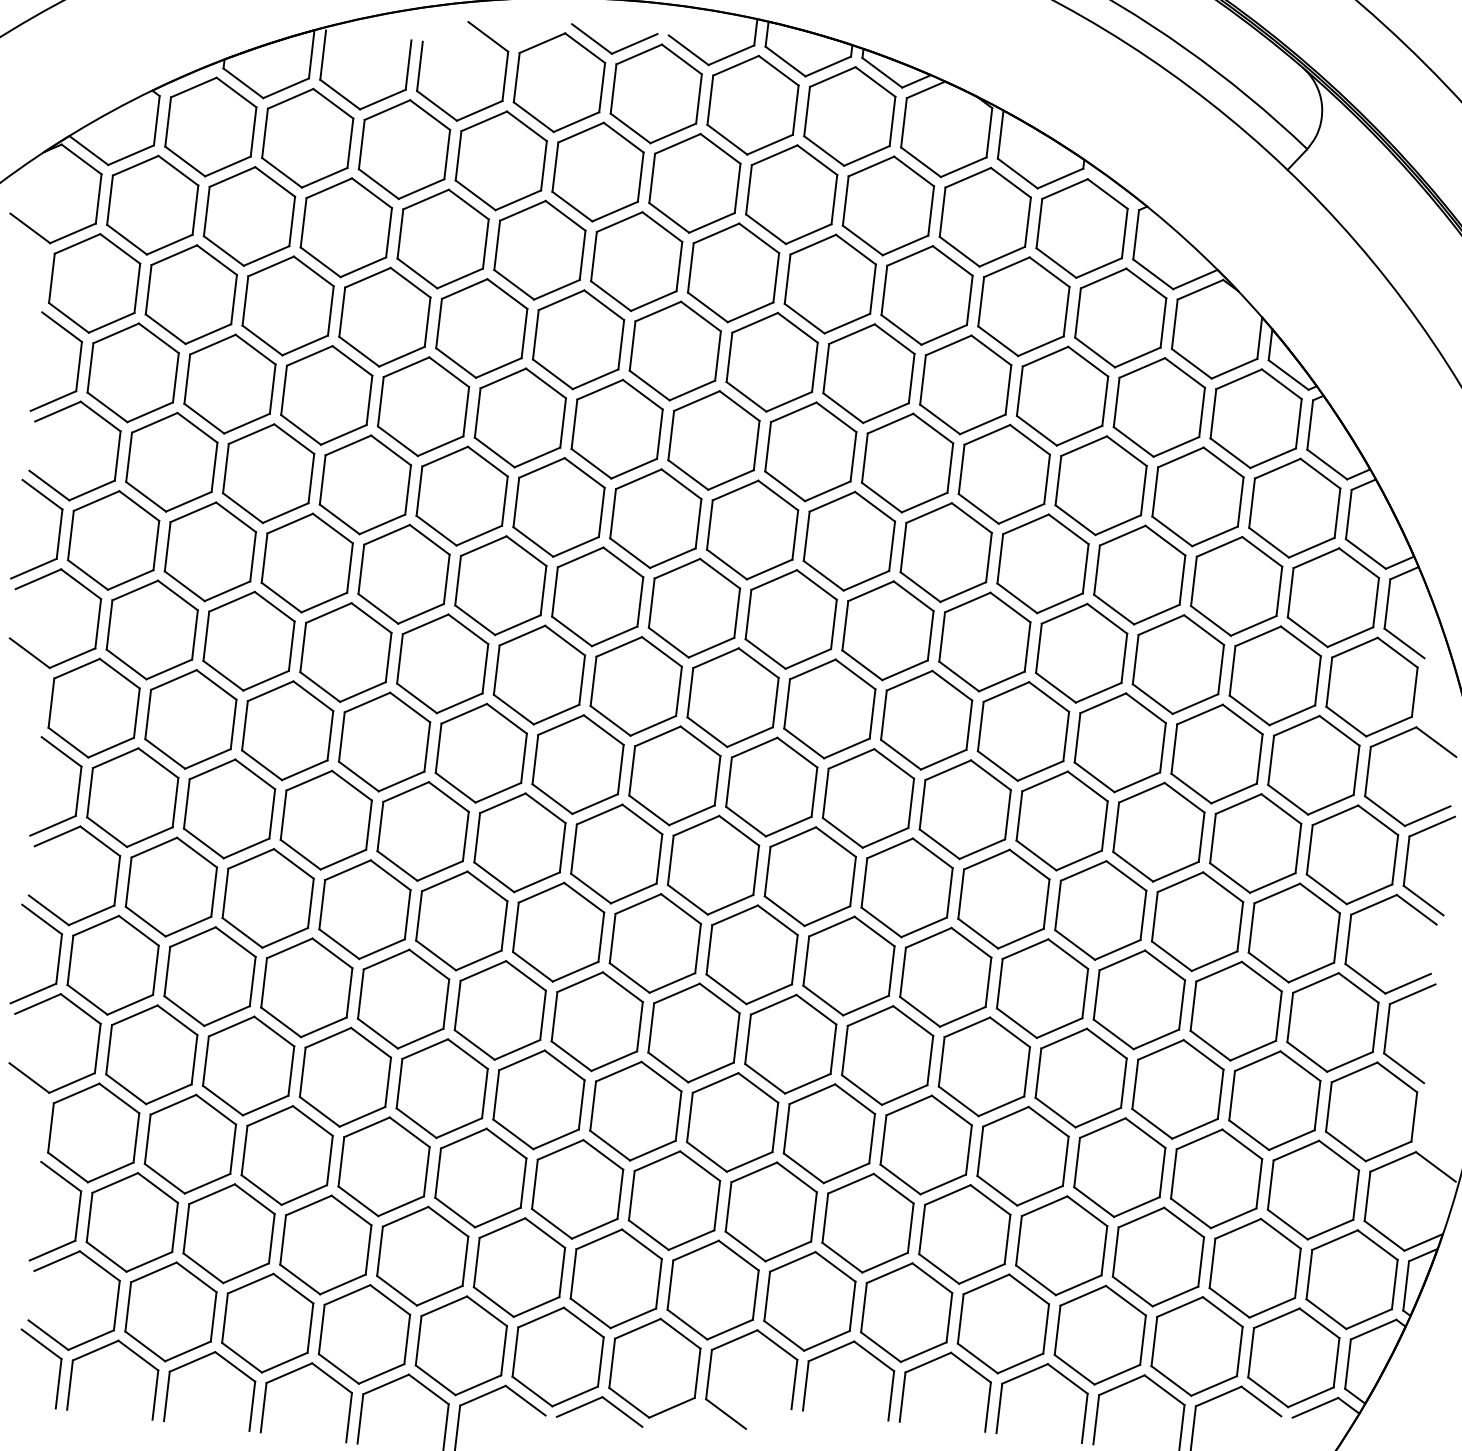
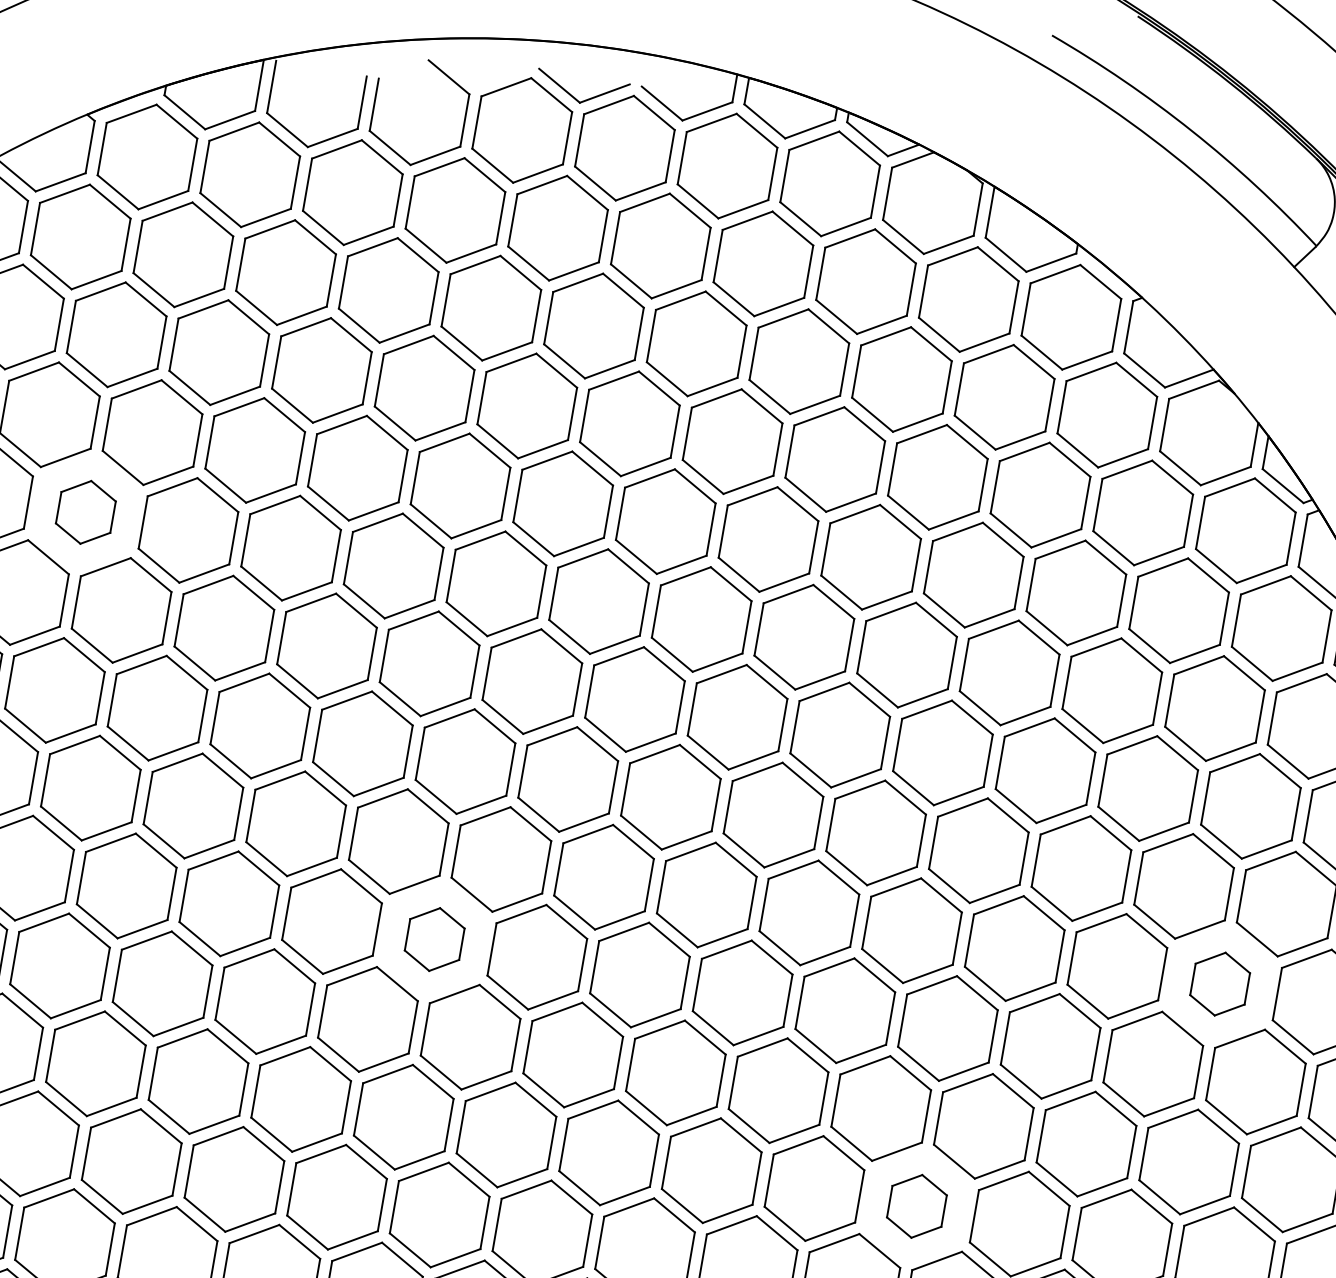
part: (171, 461) -> (85, 511), size x0.6
part: (519, 842) -> (434, 939), size x0.6
part: (1255, 843) -> (1219, 984), size x0.6
part: (983, 1066) -> (916, 1205), size x0.6

